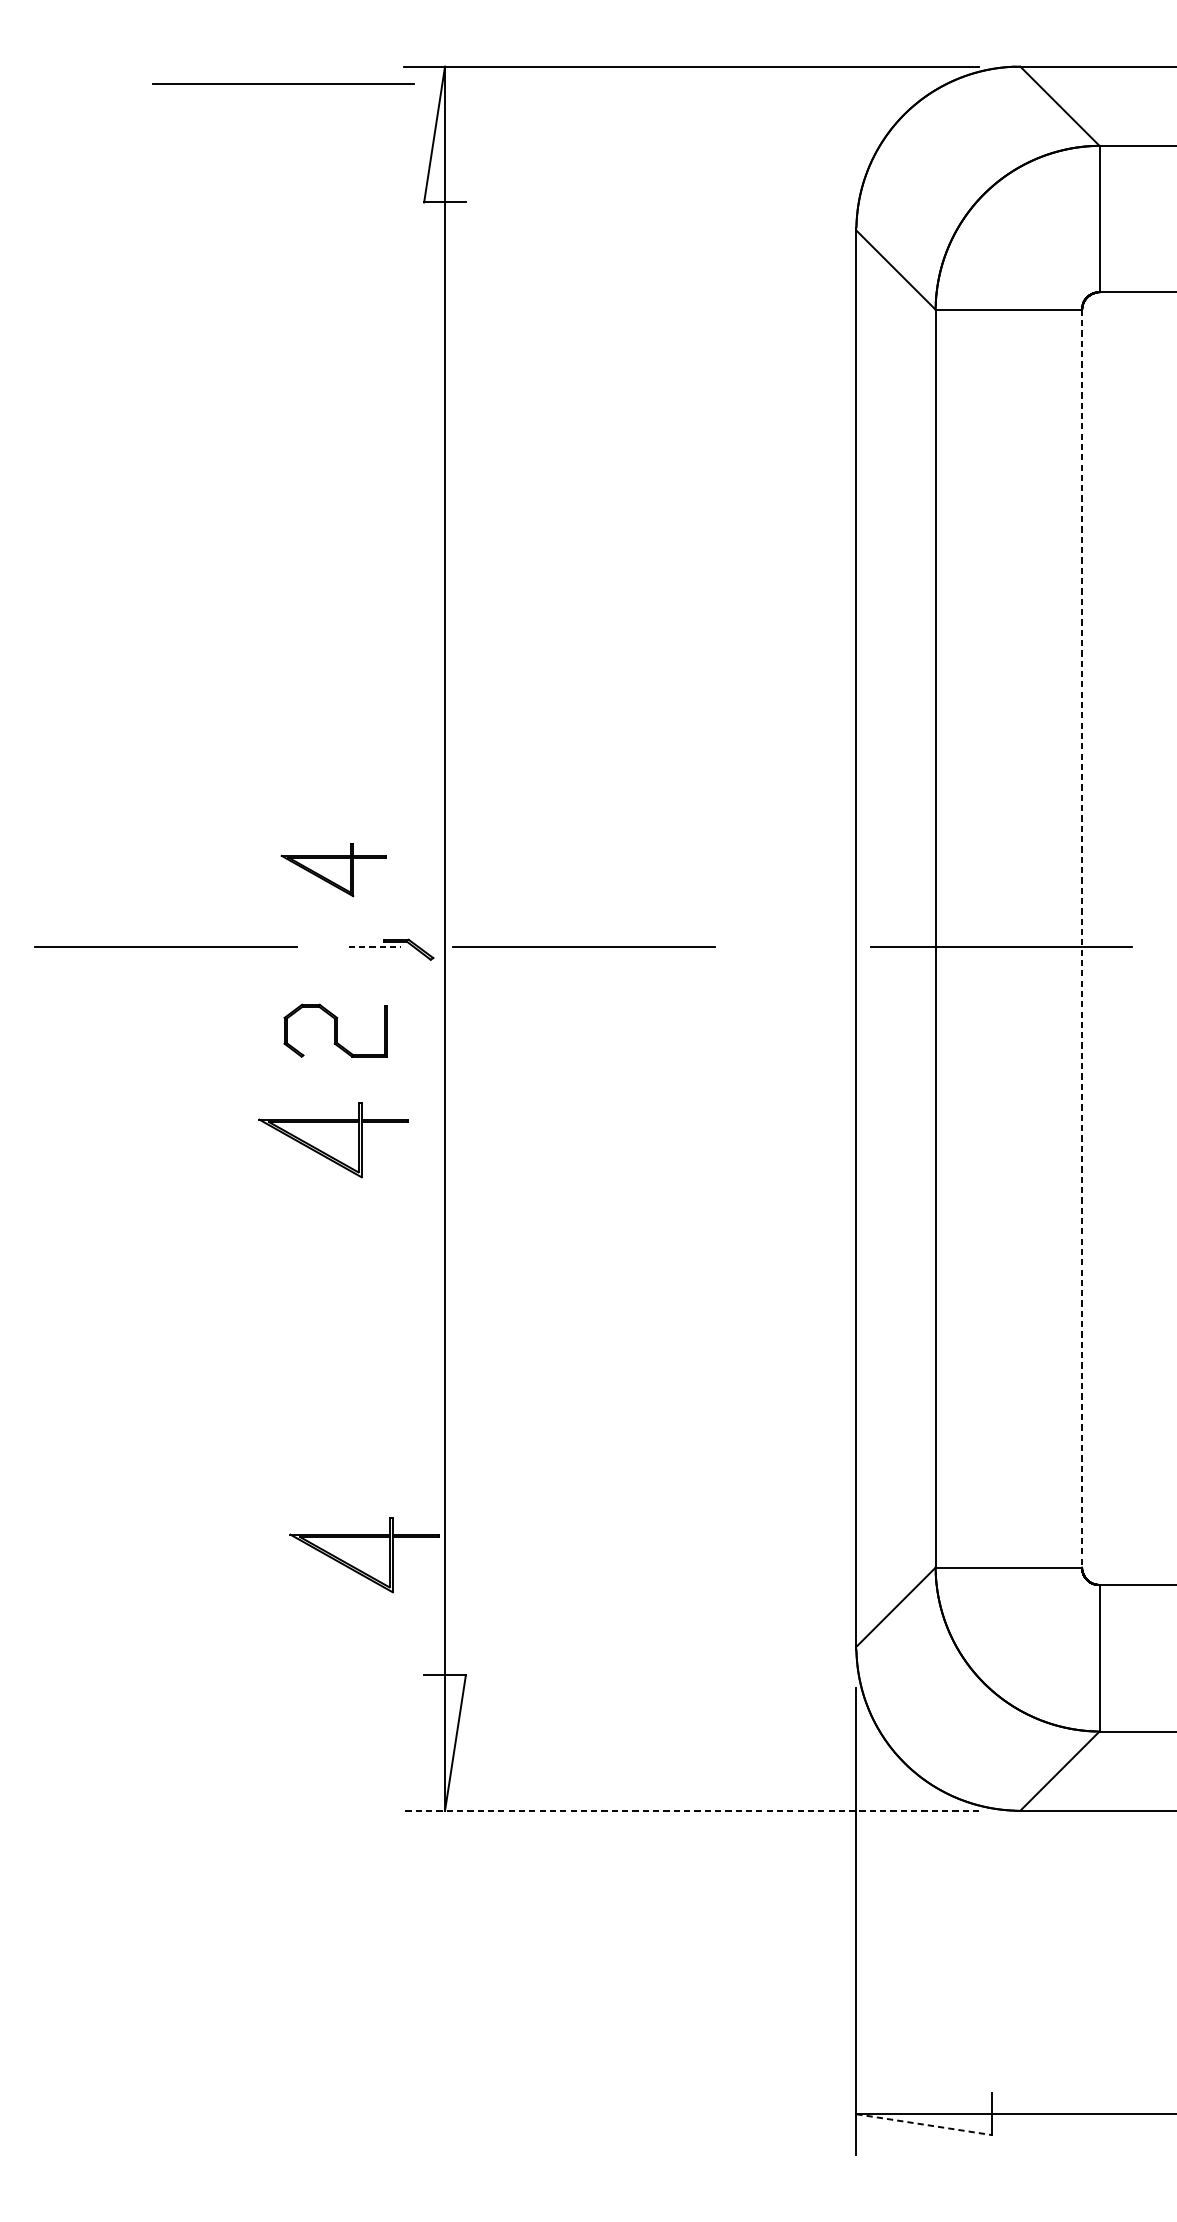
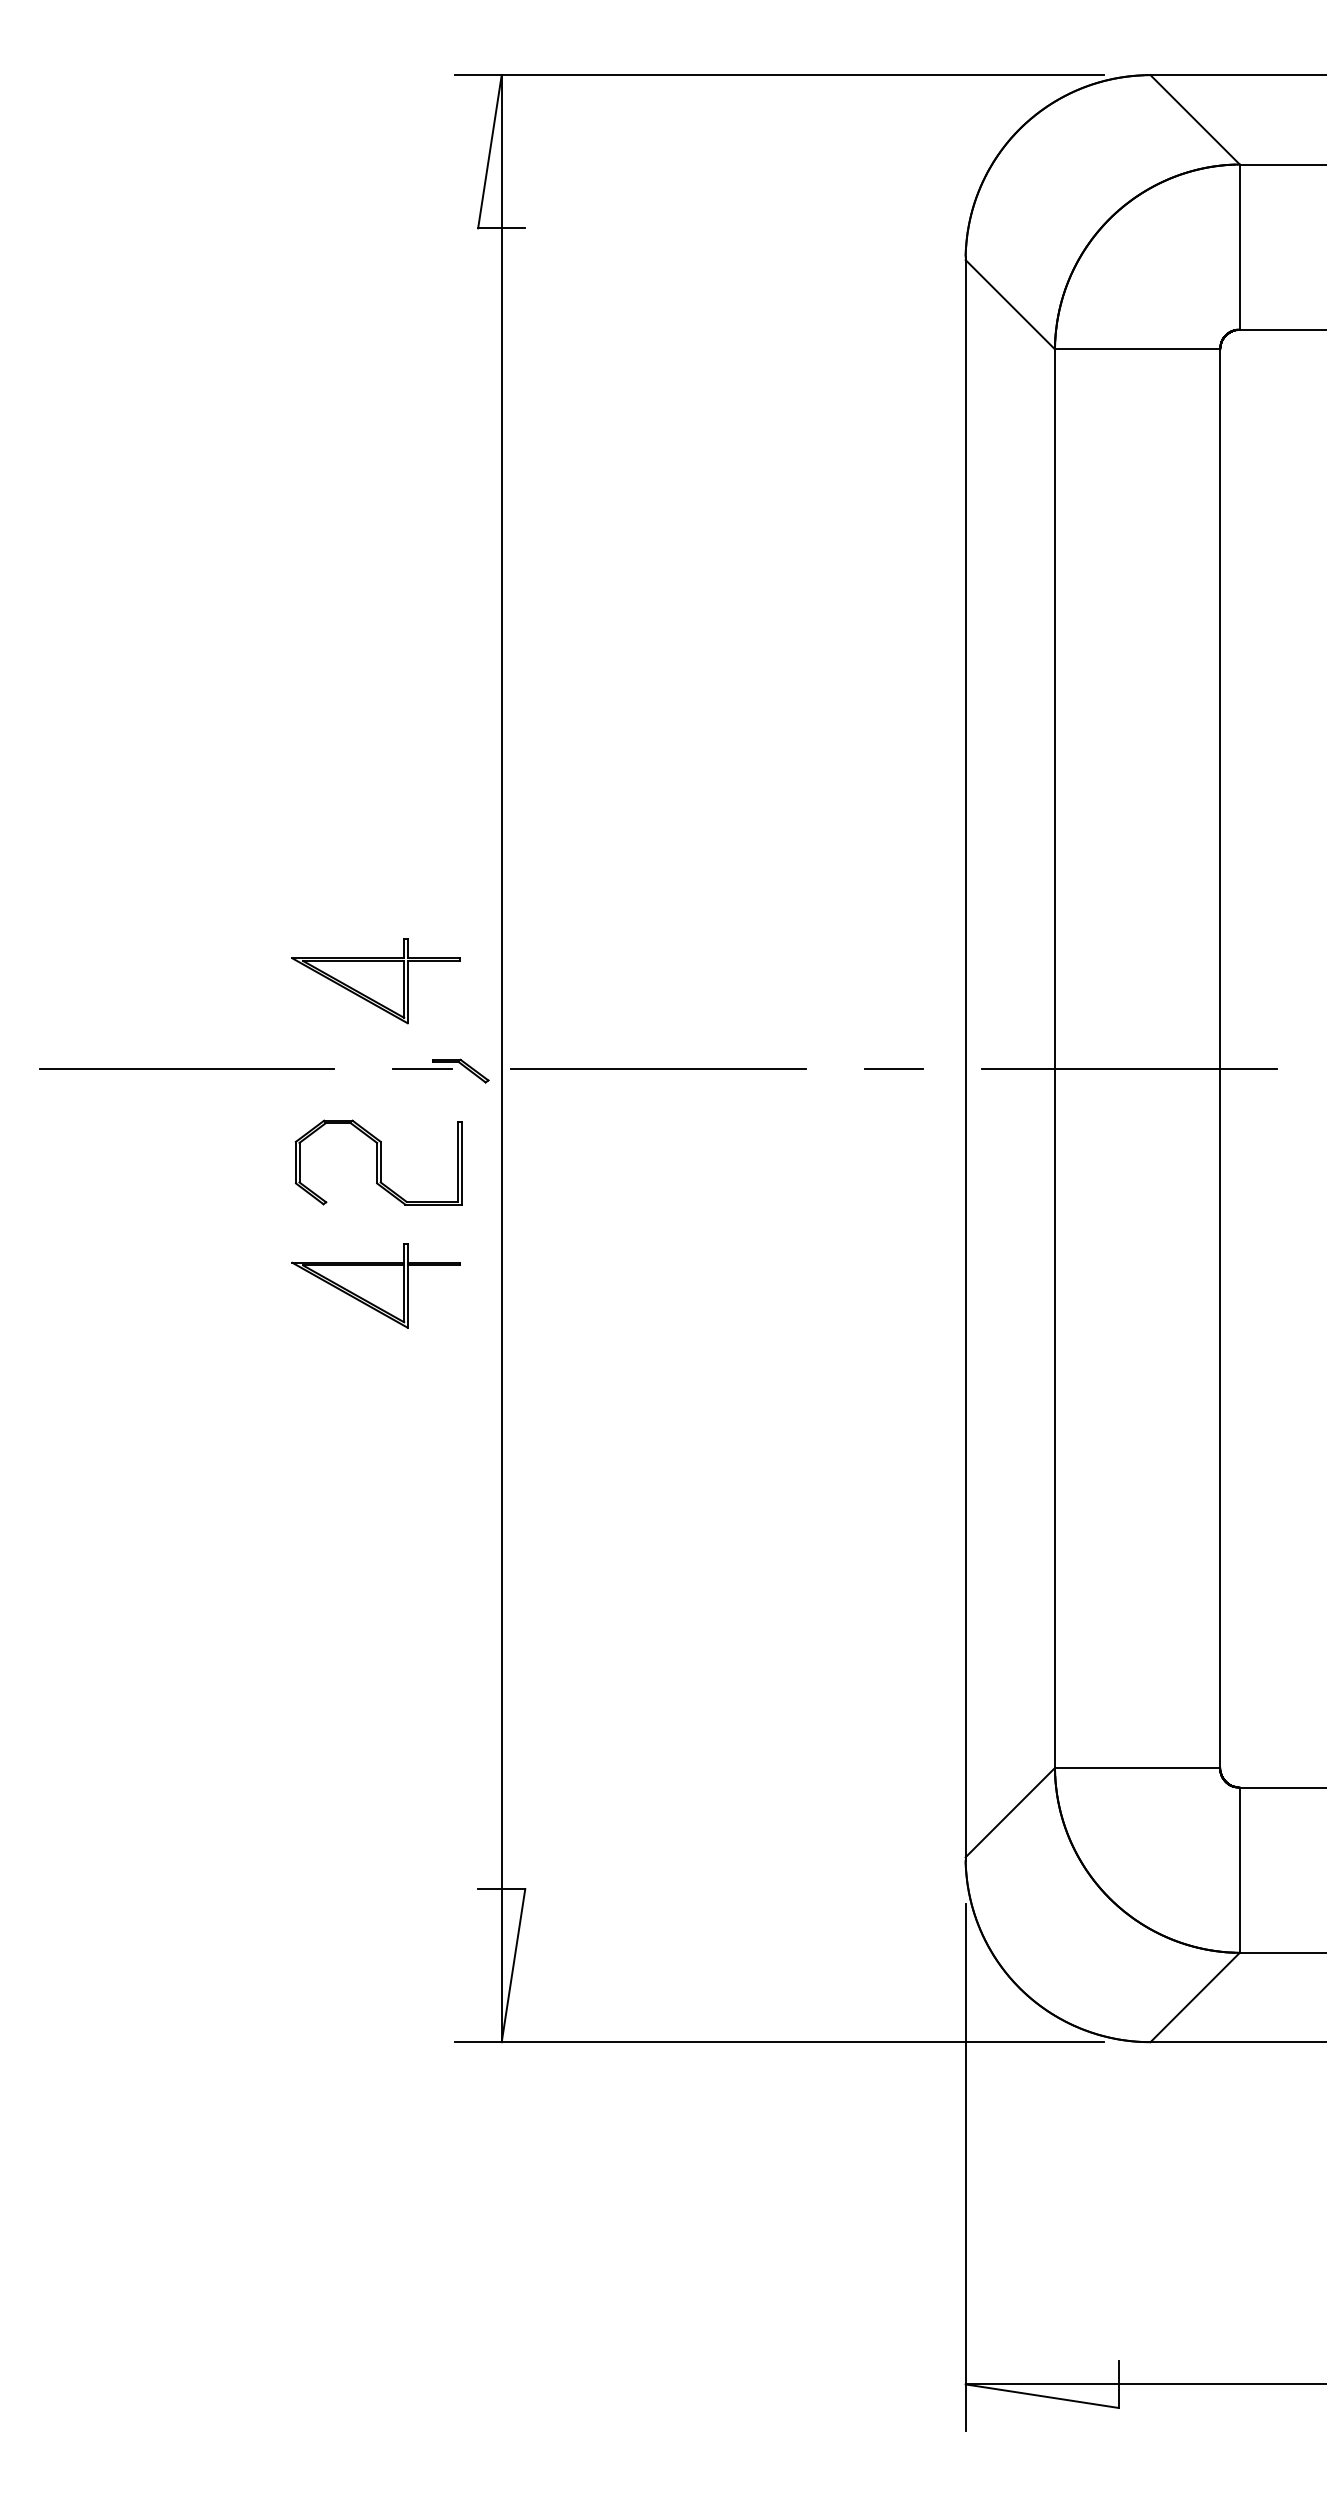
line: (283, 83) -> (319, 94), removed
part: (333, 870) -> (375, 981), size x1.43
line: (1082, 939) -> (1220, 1059), dashed -> solid
line: (375, 947) -> (423, 1068), dashed -> solid
line: (792, 947) -> (893, 1068), added
part: (335, 1030) -> (378, 1162), size x1.43
part: (364, 1554) -> (410, 1753), removed
line: (691, 1811) -> (779, 2042), dashed -> solid
line: (924, 2124) -> (1042, 2396), dashed -> solid

